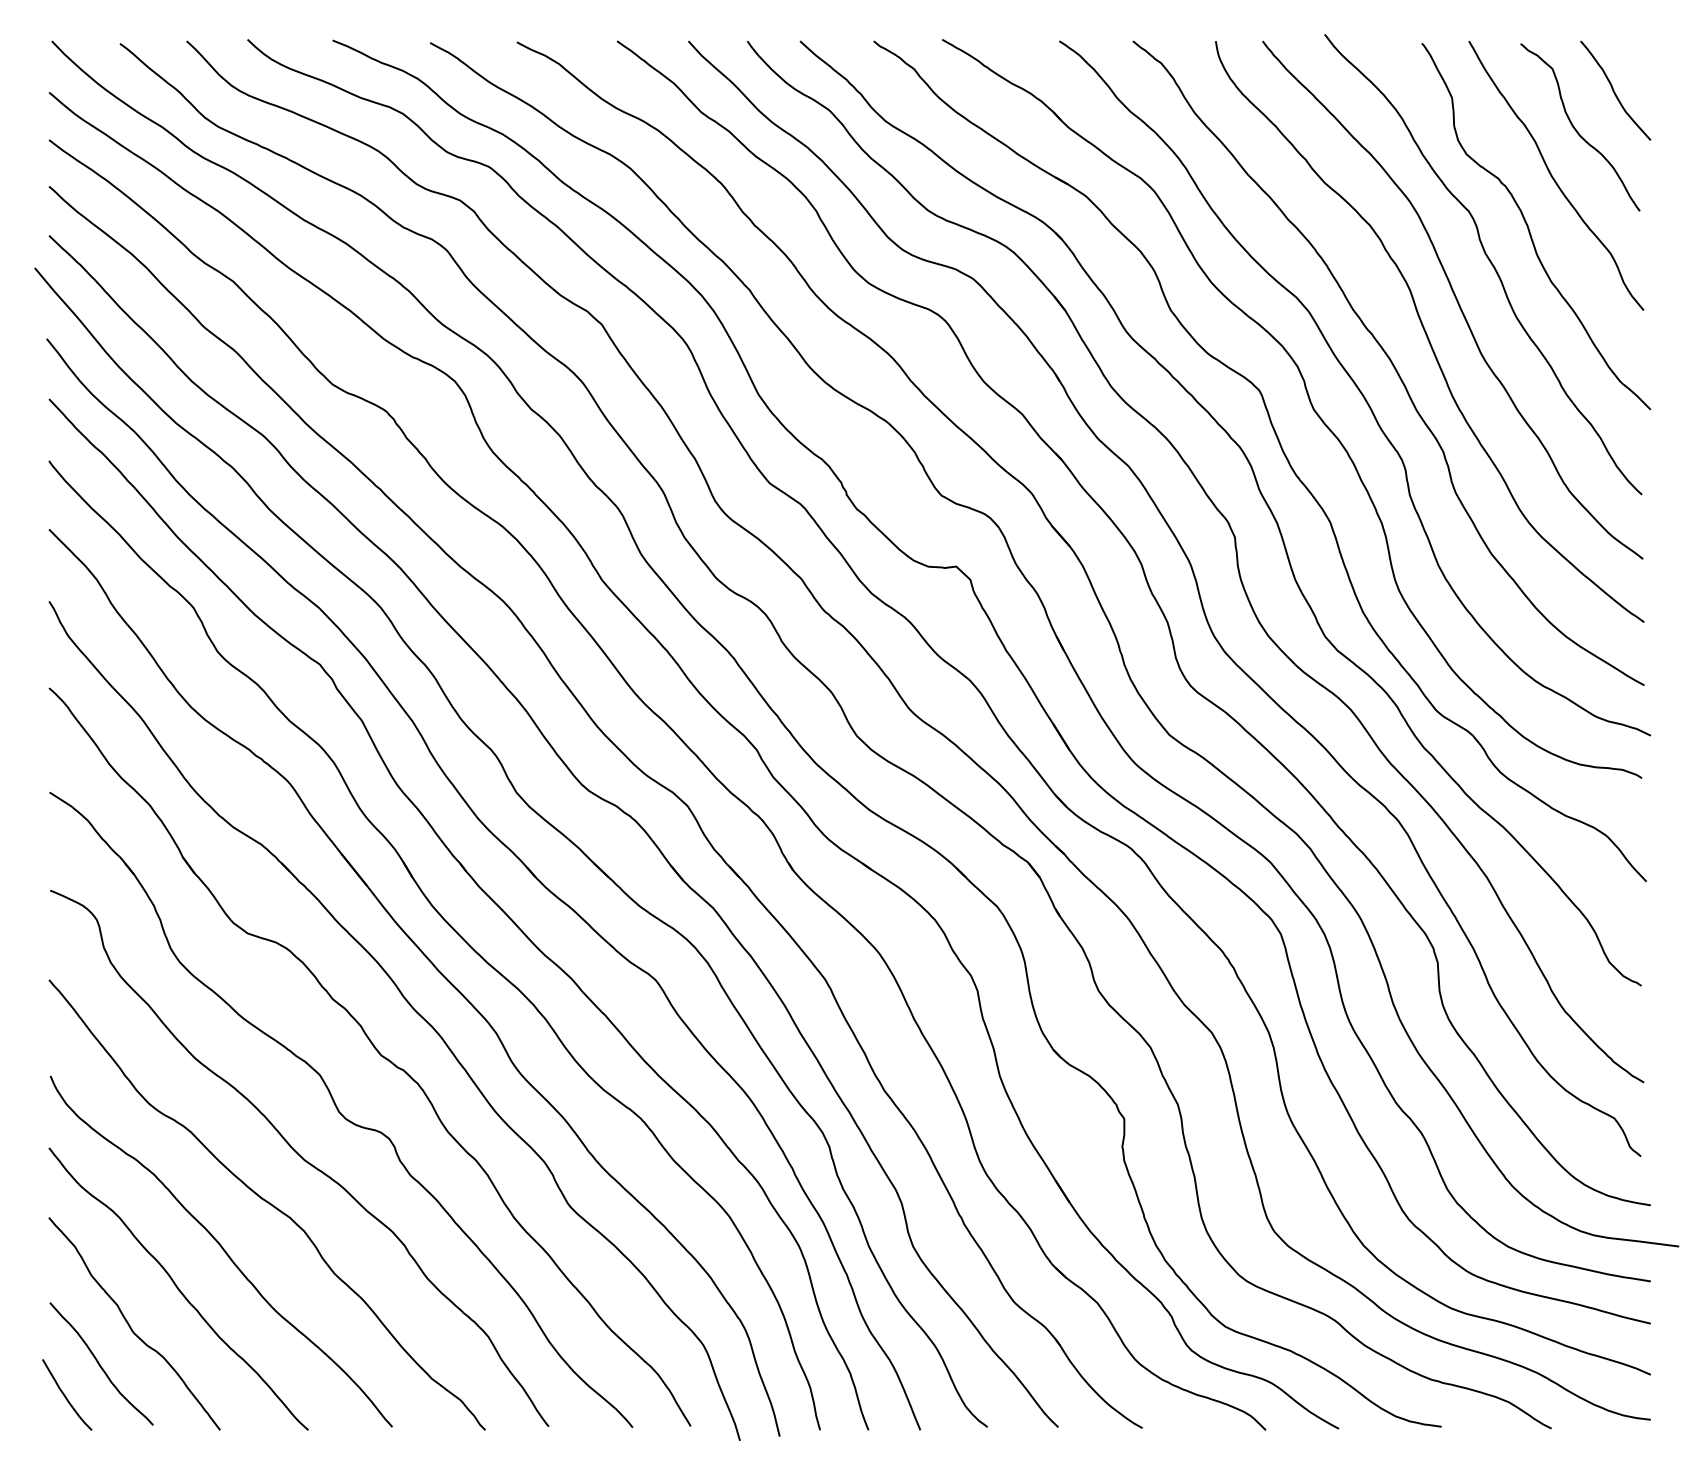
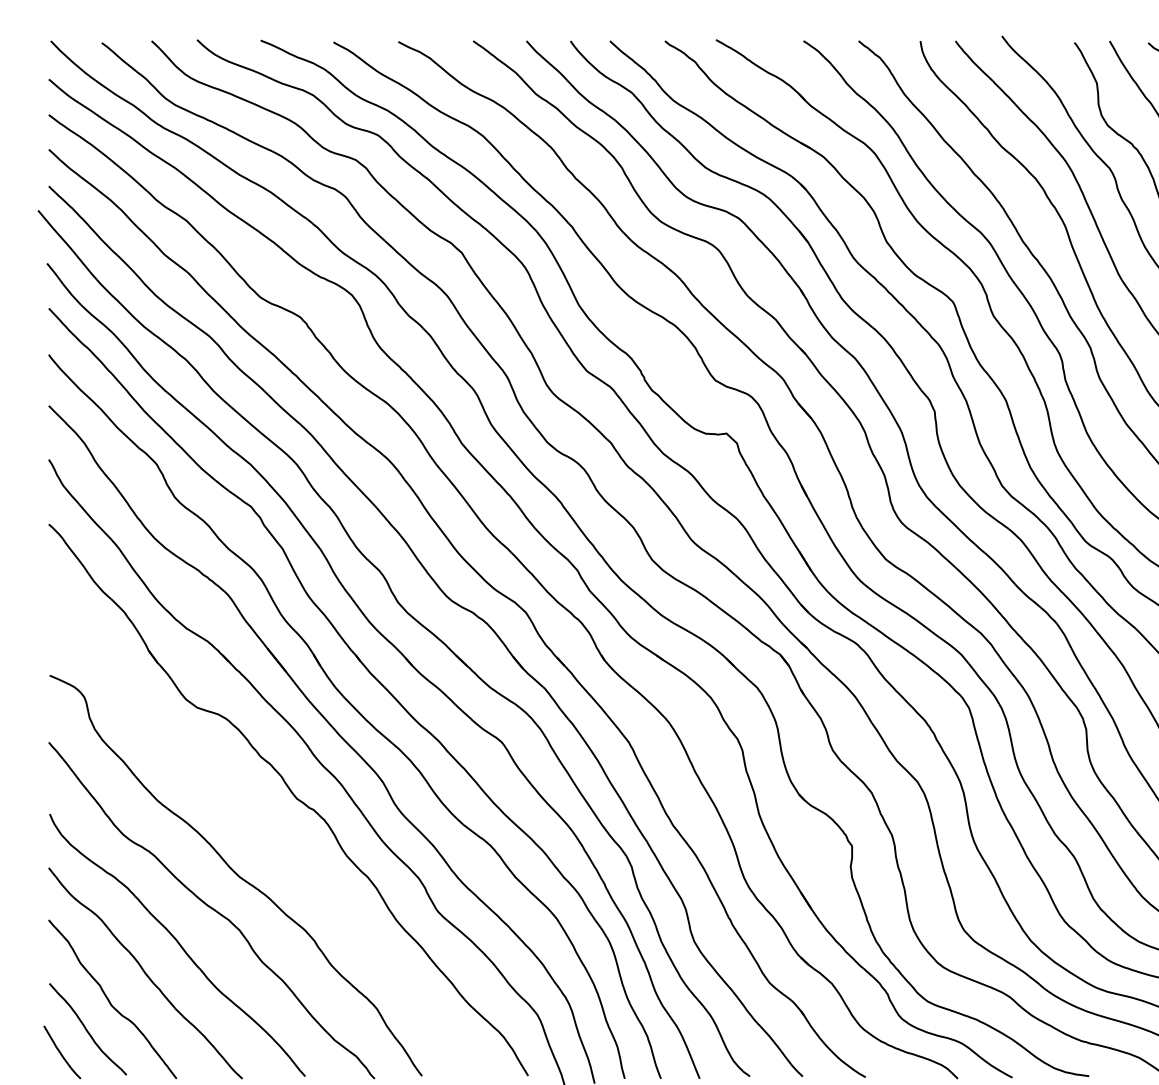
part: (341, 1109) -> (267, 839), removed

